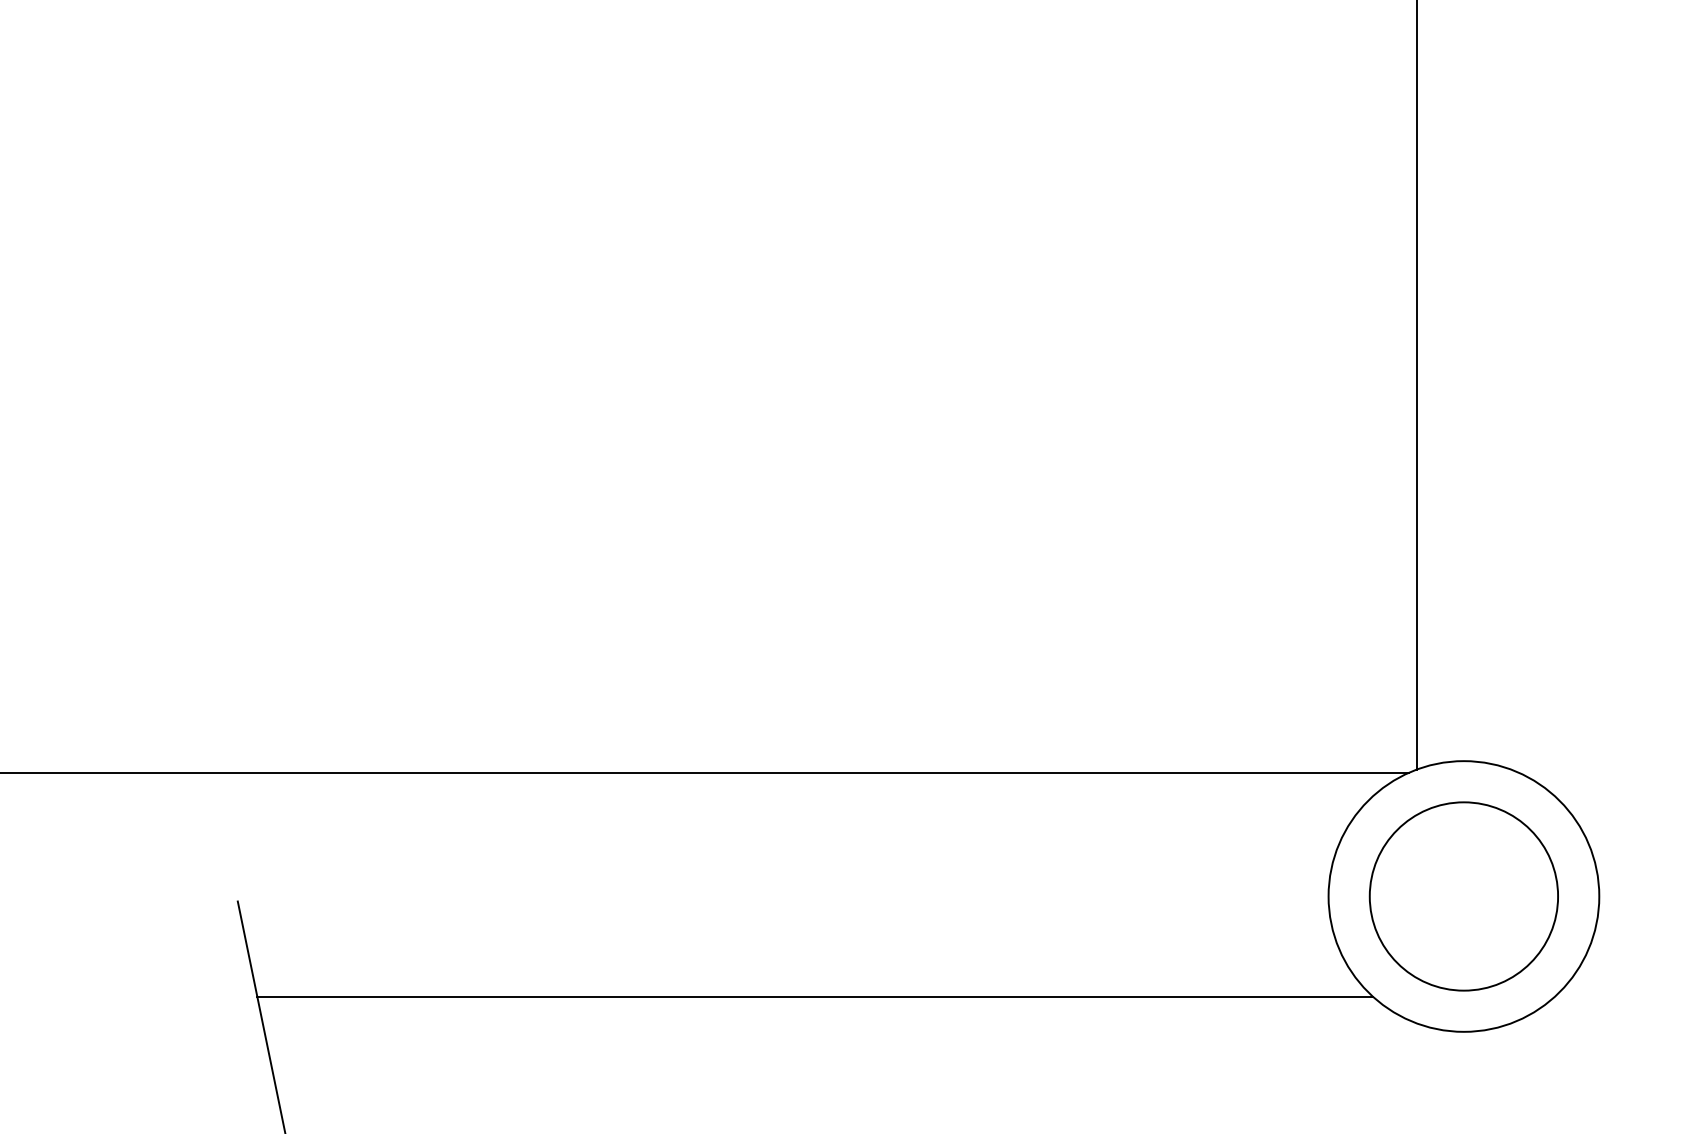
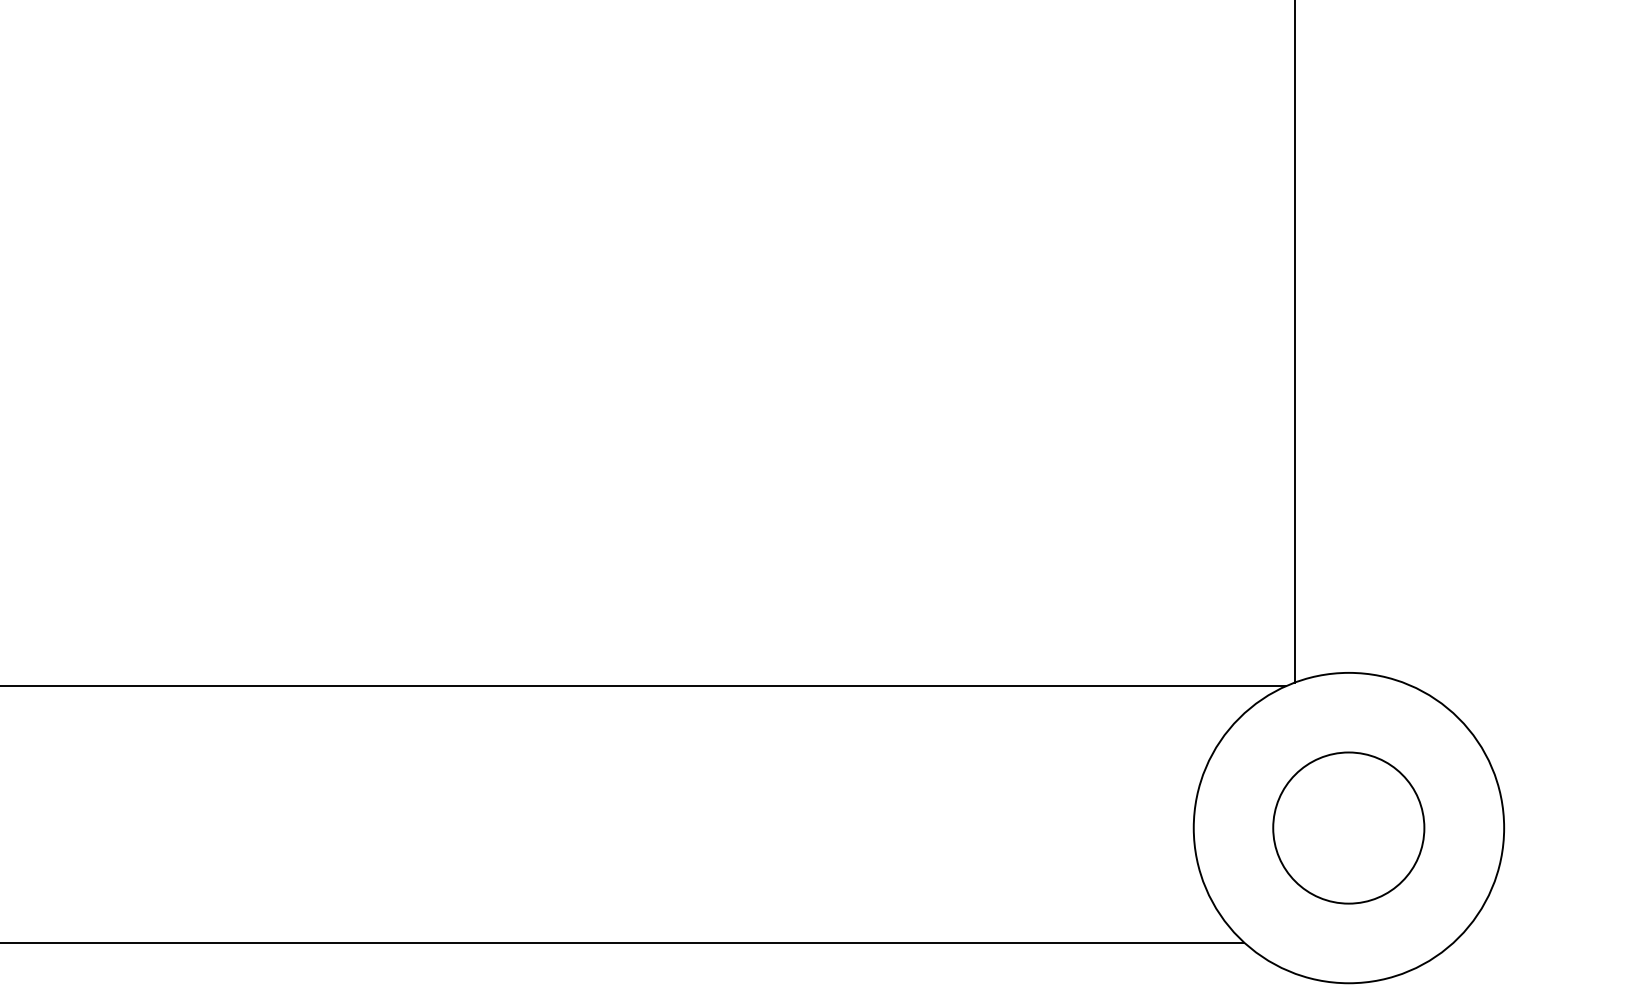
circle: (1463, 896) -> (1348, 828), size x0.7

